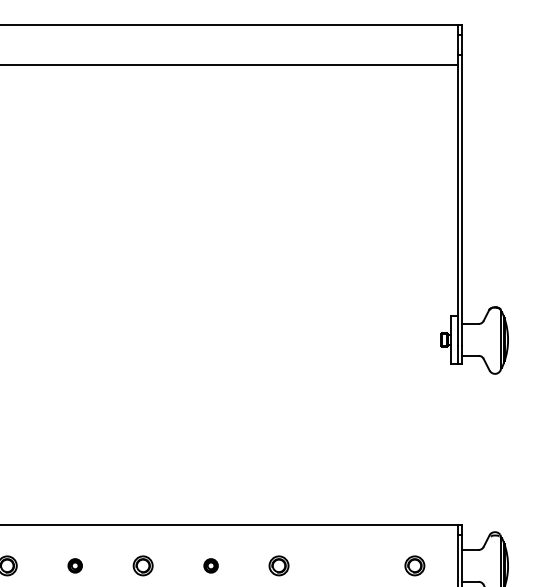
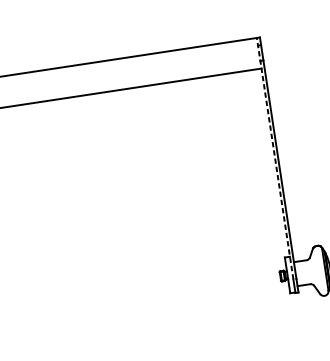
line: (457, 185) -> (274, 158), solid -> dashed

